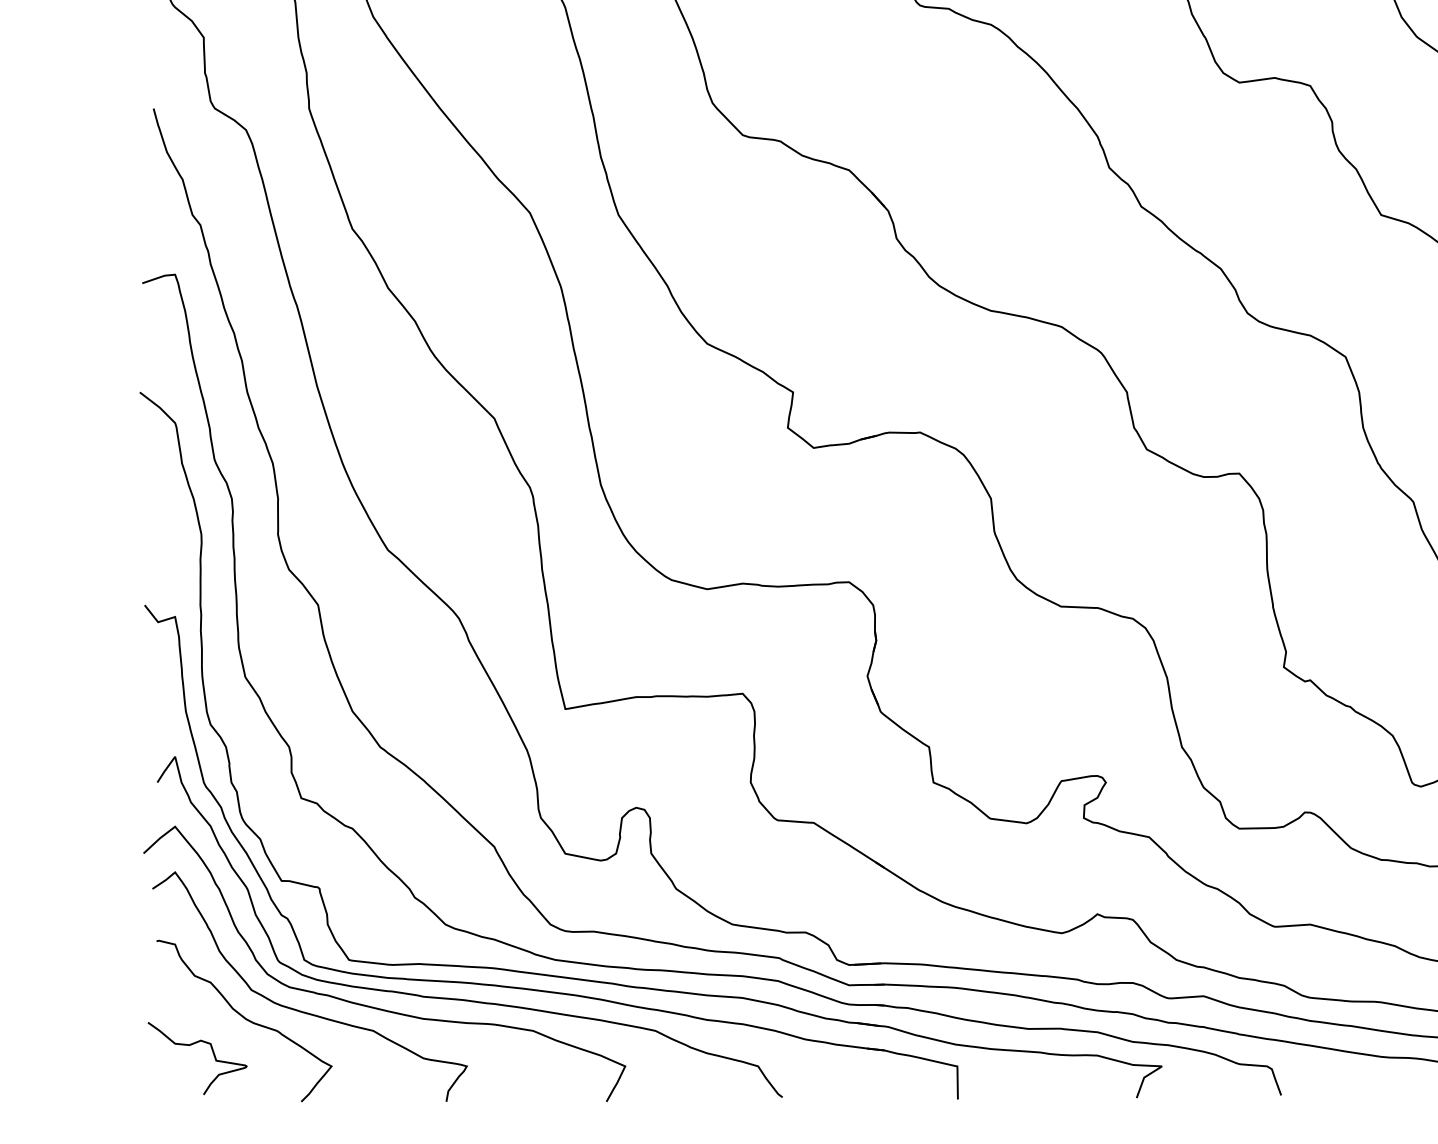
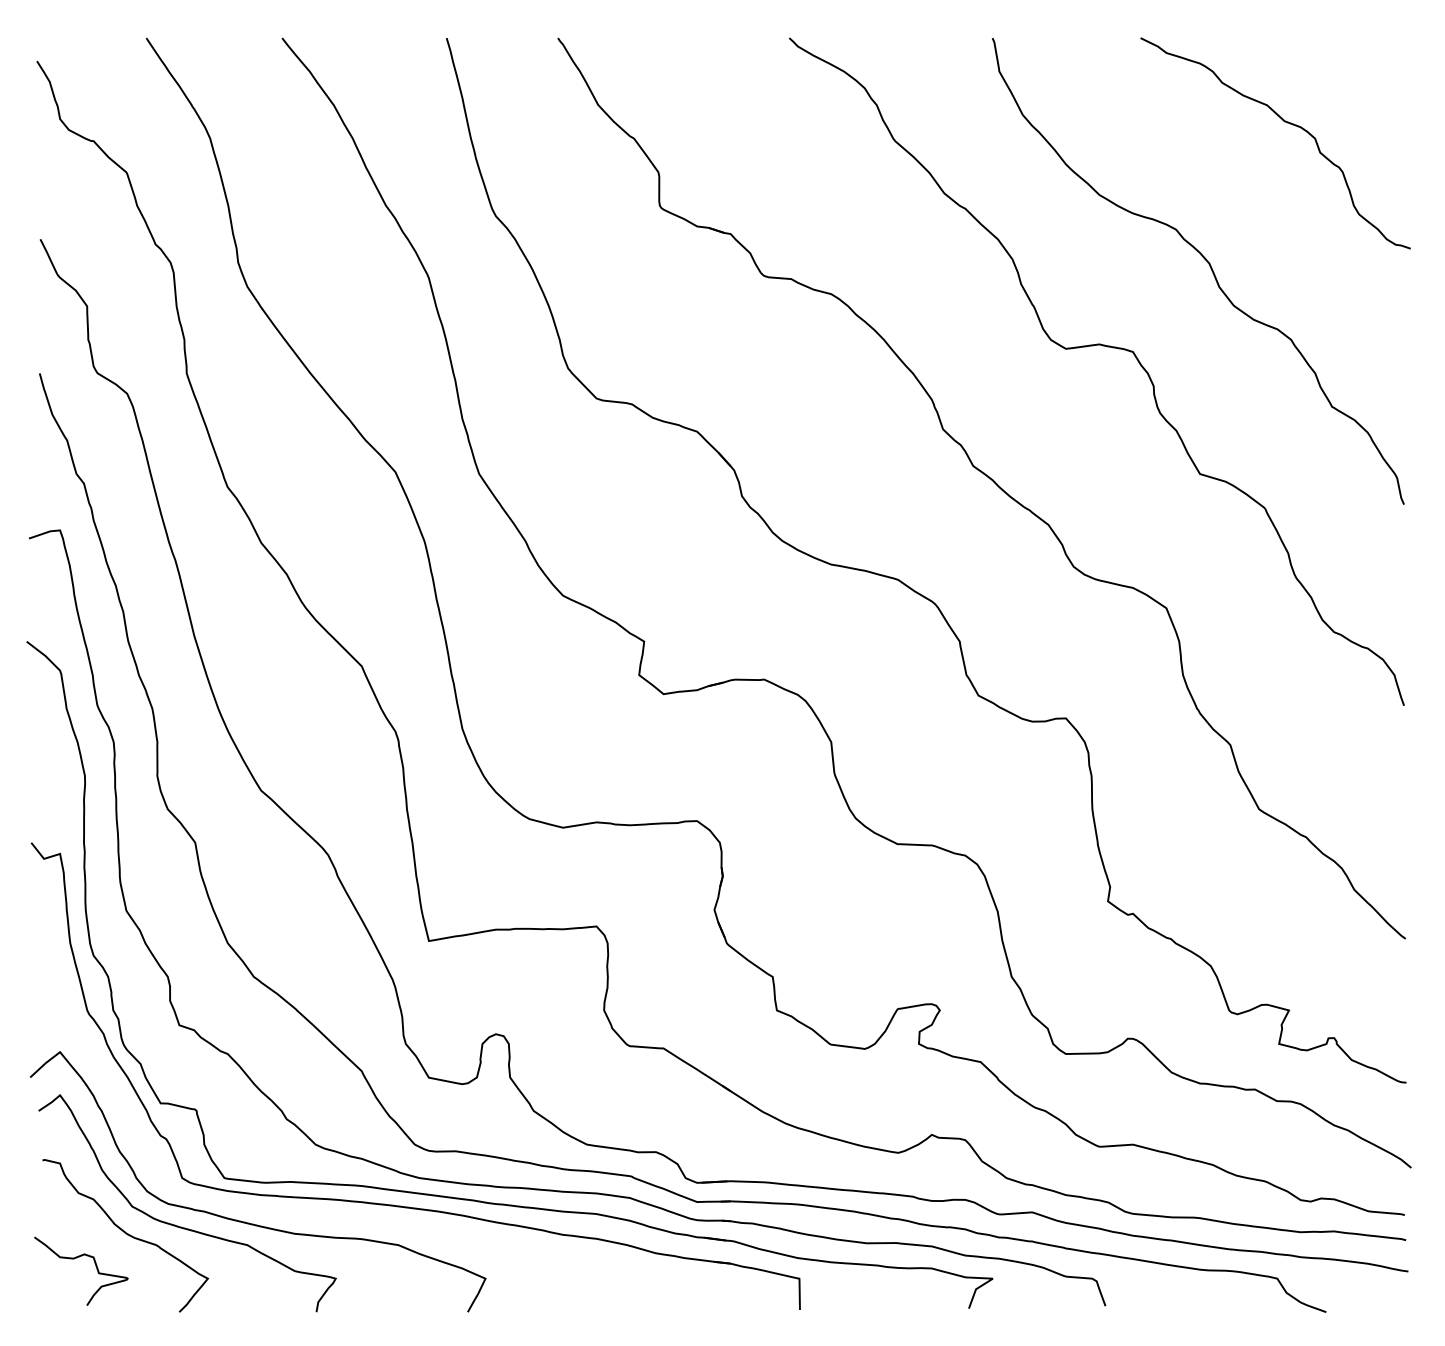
curve: (461, 998) -> (330, 1214), removed

